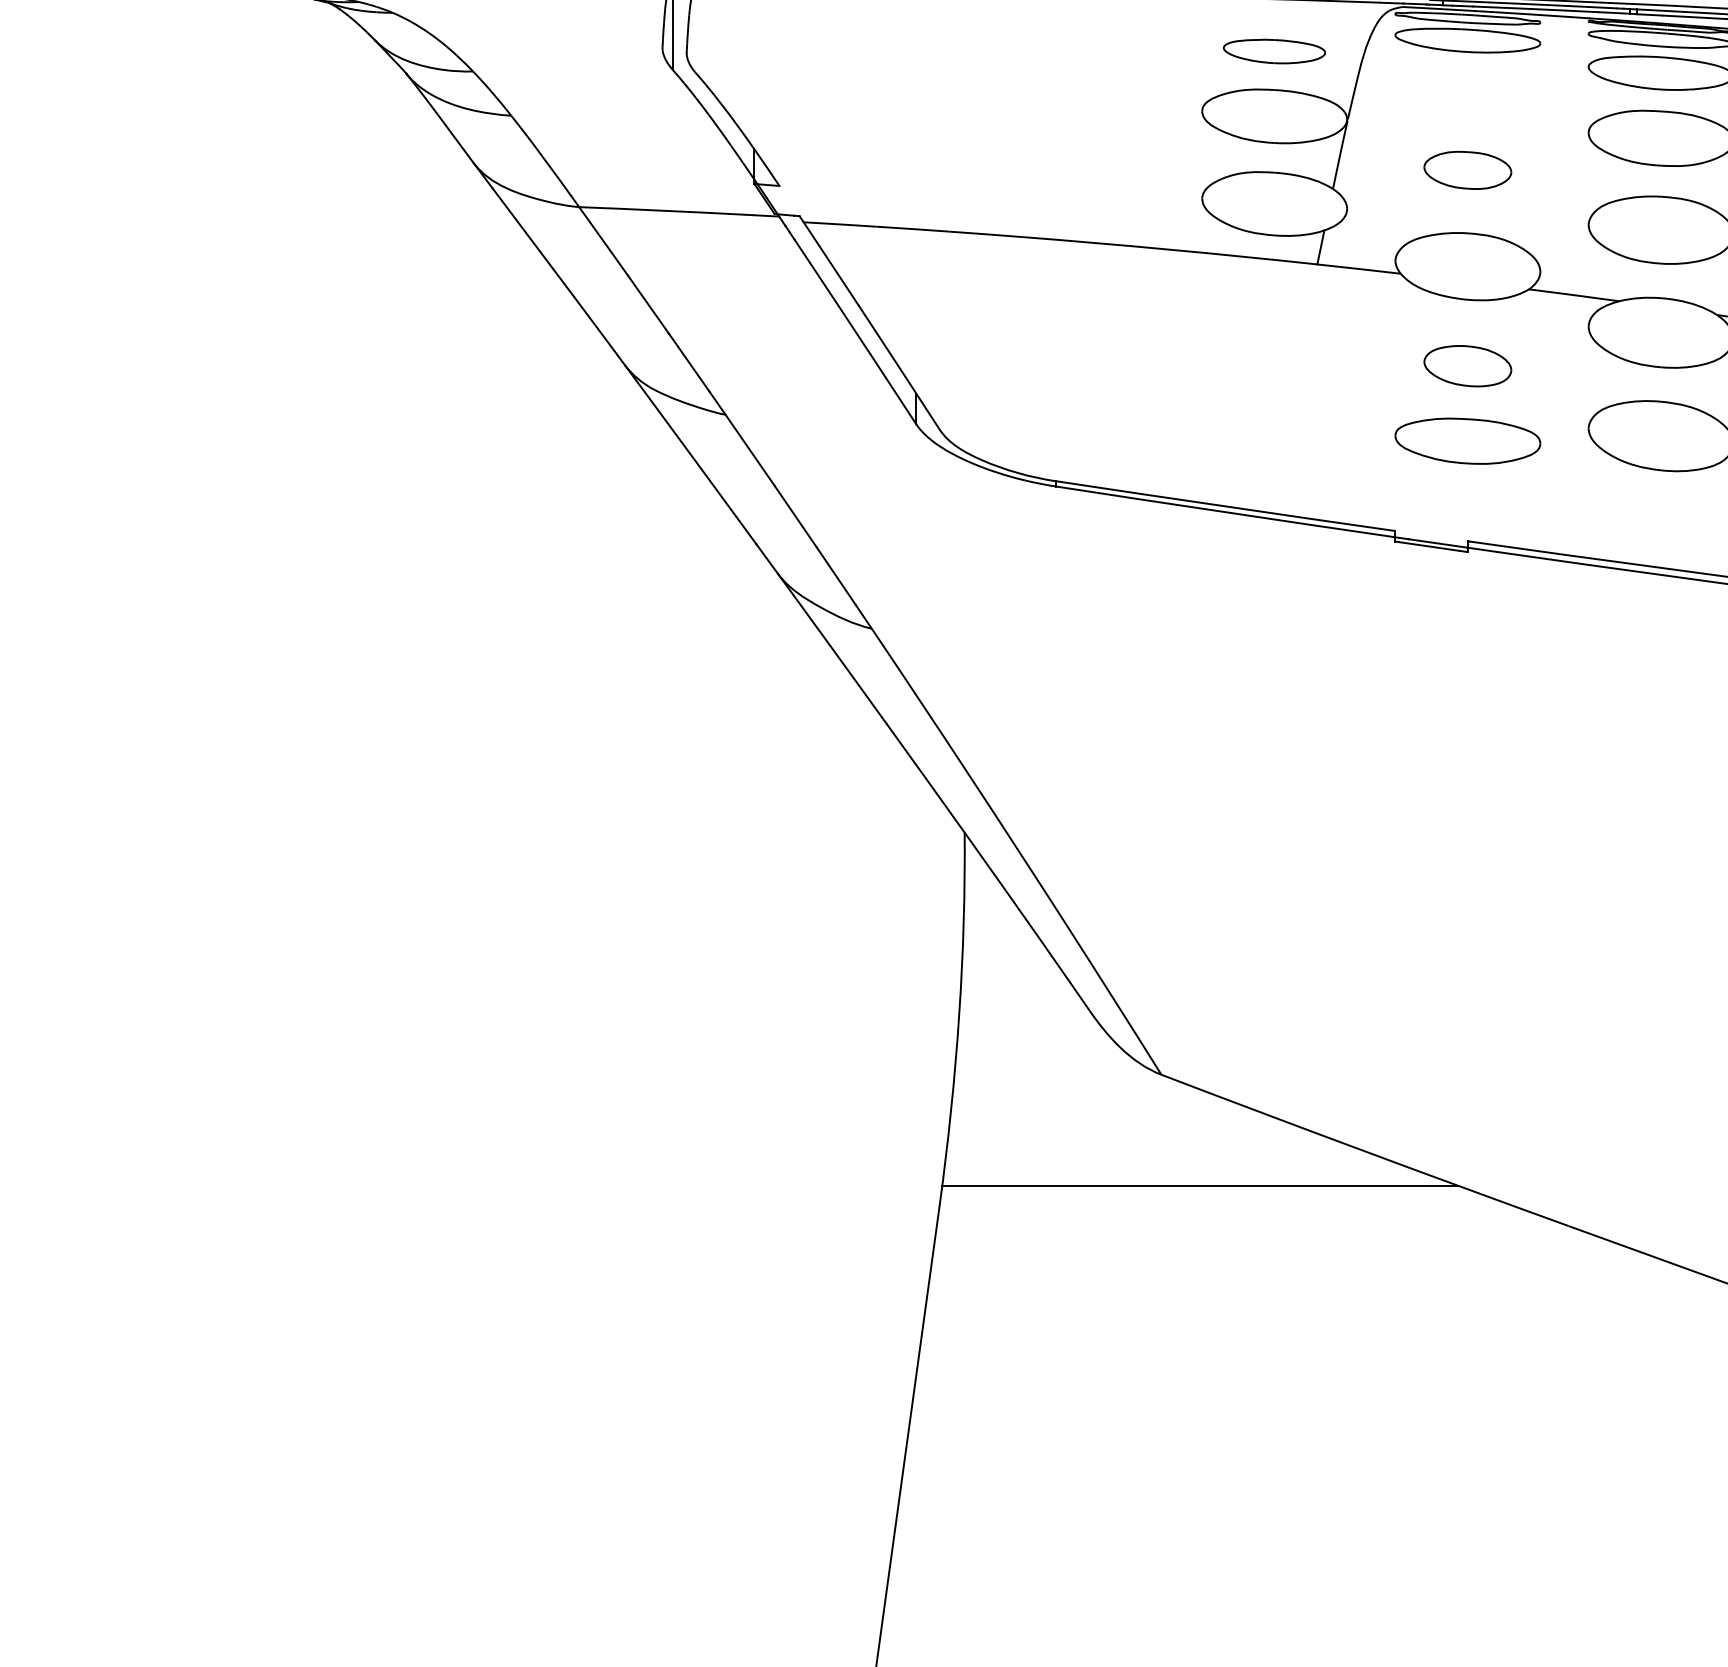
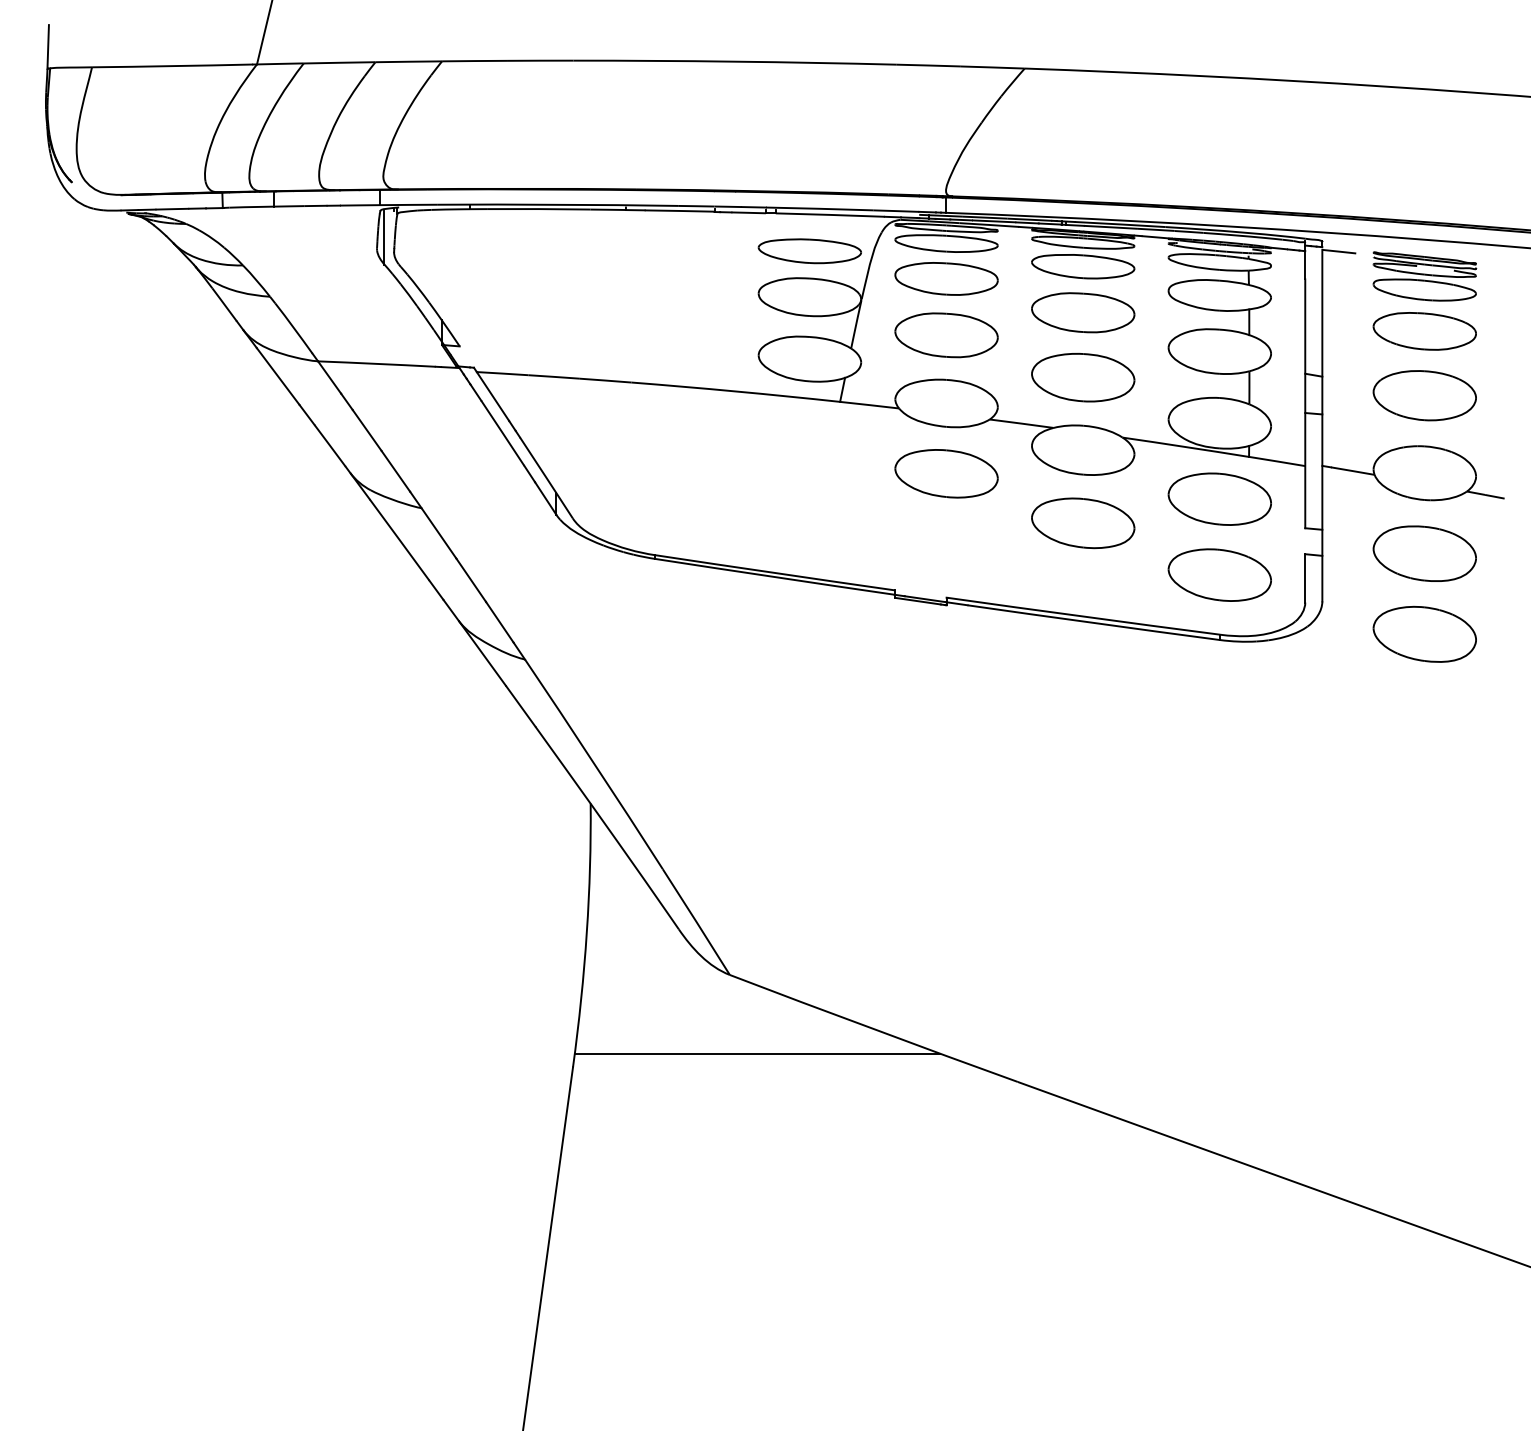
part: (1274, 51) -> (809, 251), size x1.43
part: (1467, 170) -> (946, 335), size x1.67
part: (1467, 365) -> (946, 473), size x1.67
part: (1467, 440) -> (946, 278), moved

